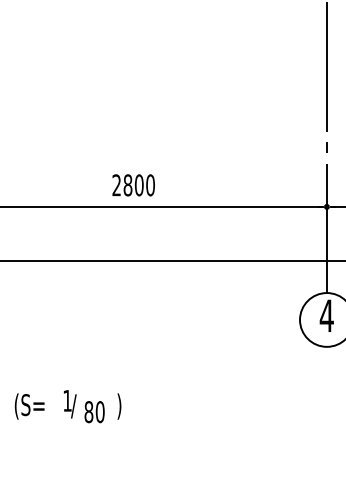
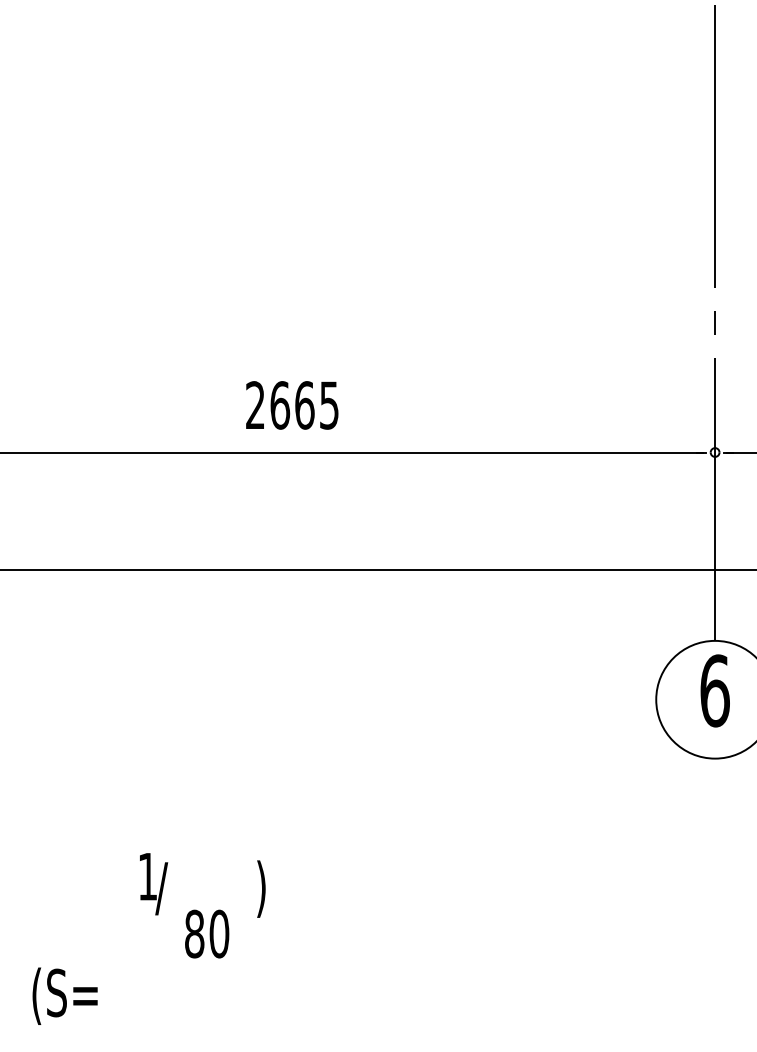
text: (138, 185) -> (303, 405), 2800 -> 2665
text: (326, 315) -> (714, 690), 4 -> 6
text: (29, 406) -> (64, 996), moved
text: (94, 412) -> (206, 934), moved

